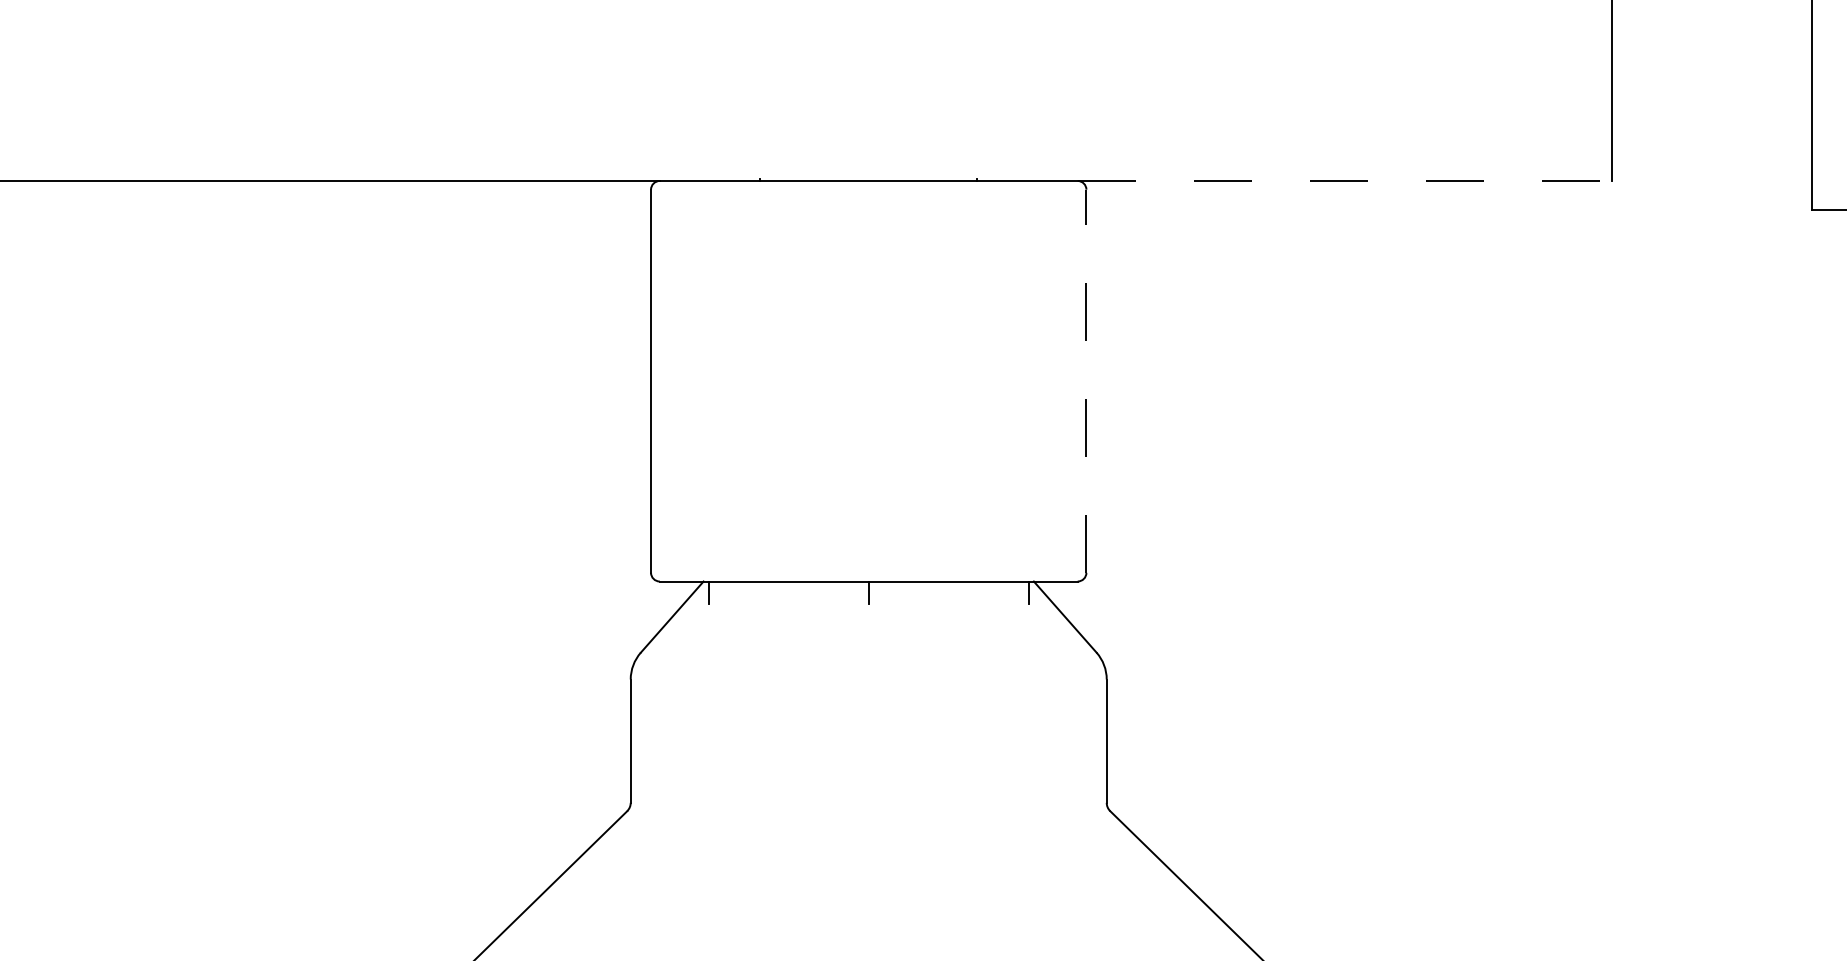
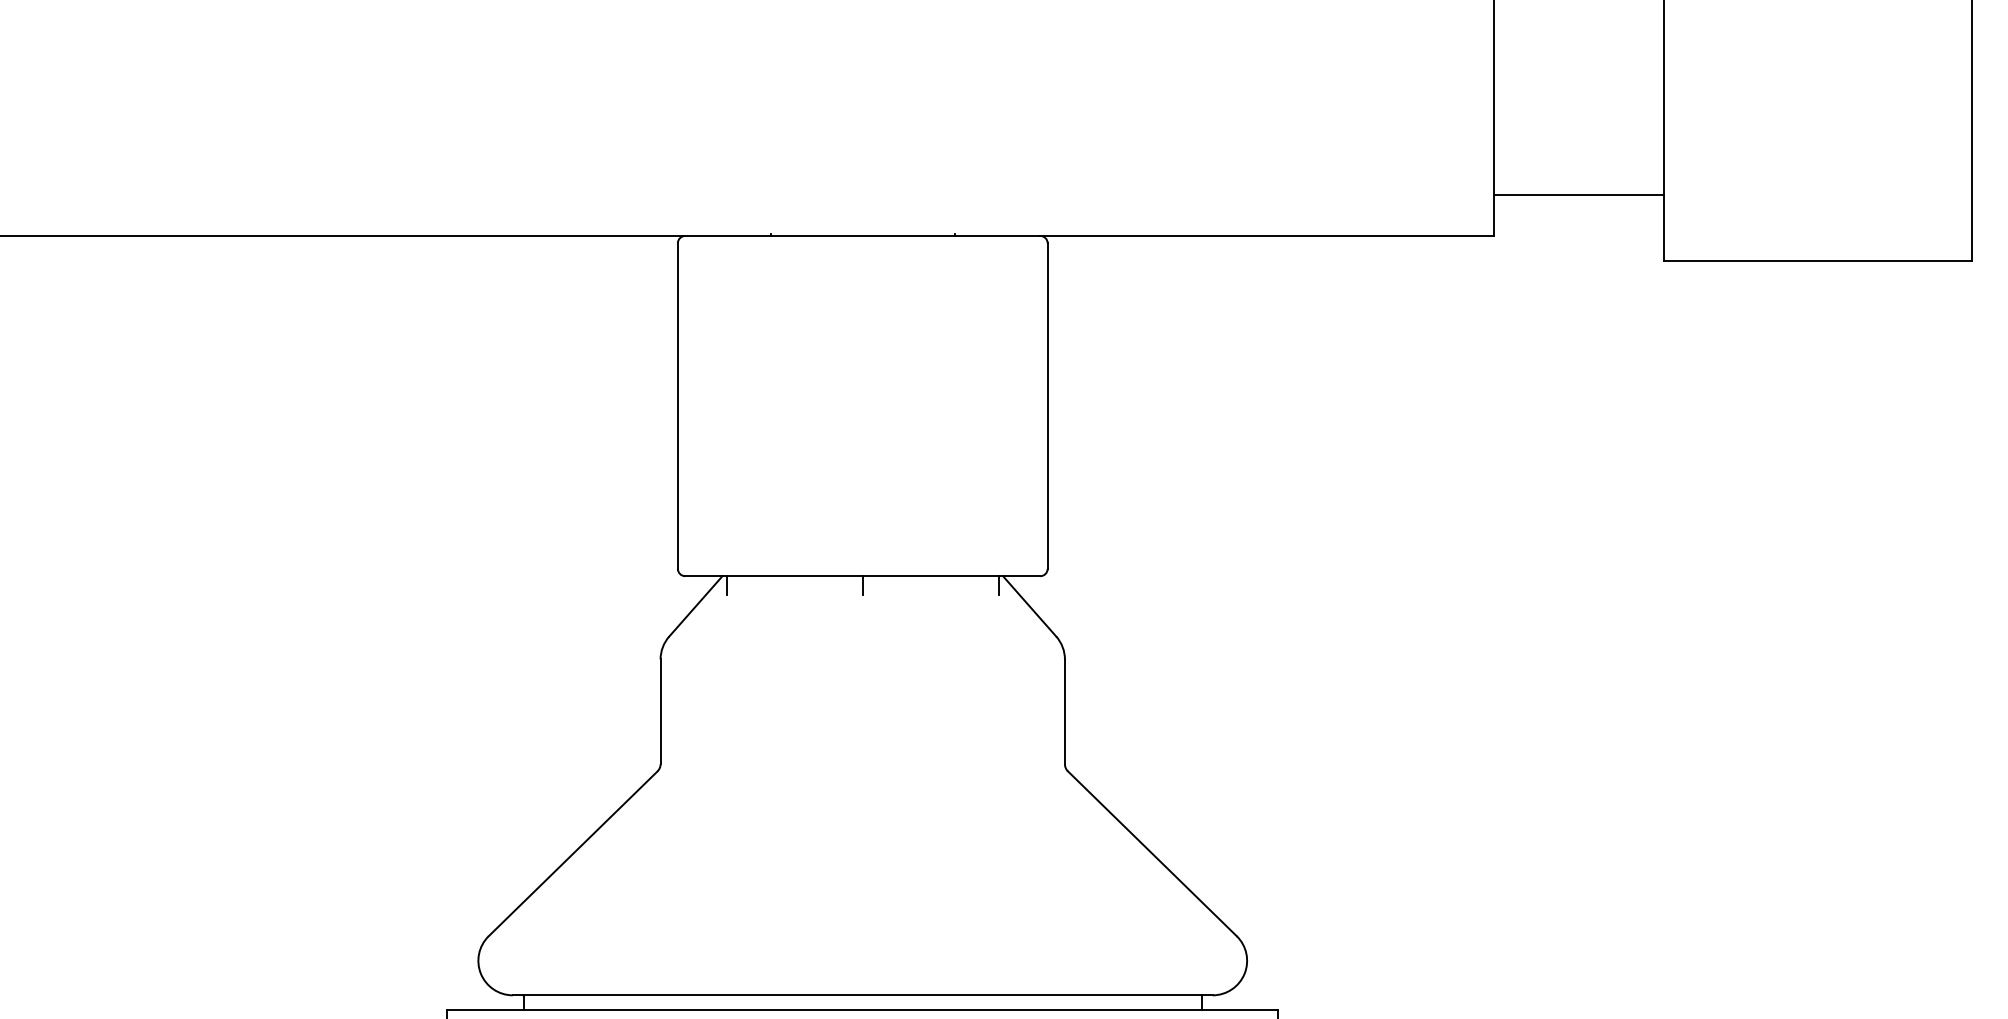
line: (1712, 133) -> (1579, 195), added
line: (1345, 180) -> (1267, 235), dashed -> solid
line: (1086, 381) -> (1047, 406), dashed -> solid

